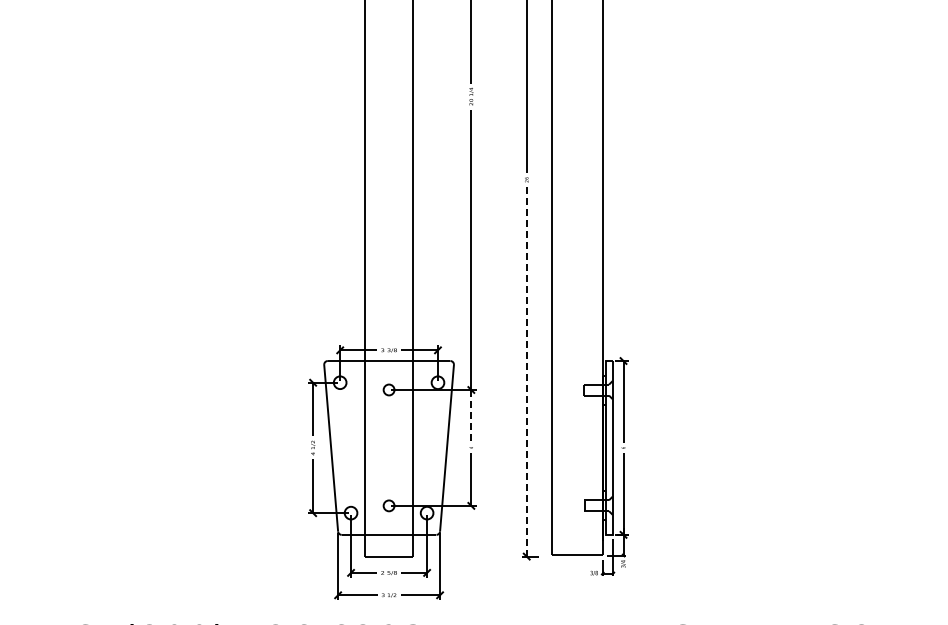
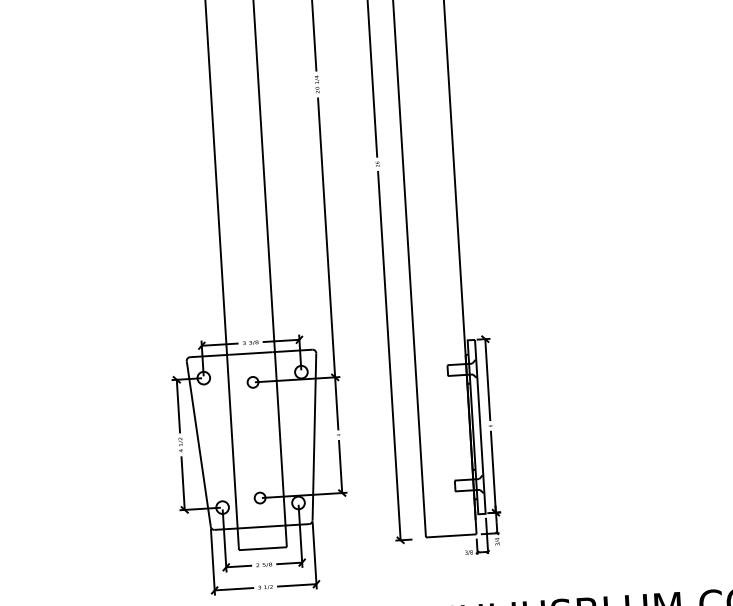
line: (526, 371) -> (389, 355), dashed -> solid
line: (471, 416) -> (336, 403), dashed -> solid

